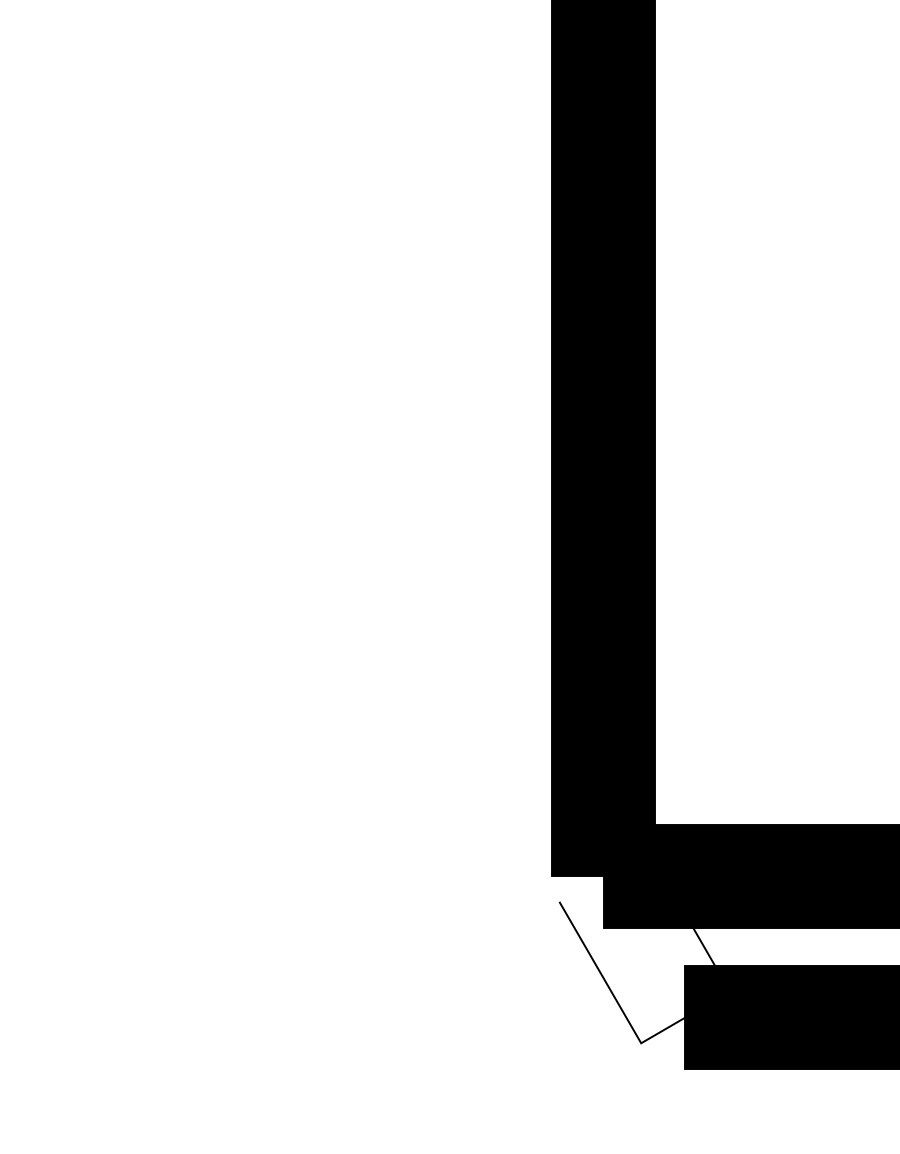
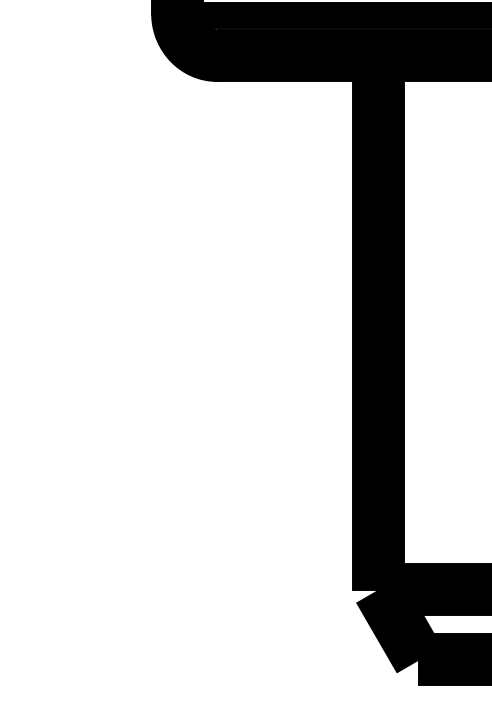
fill: (643, 946) -> (398, 624), added

